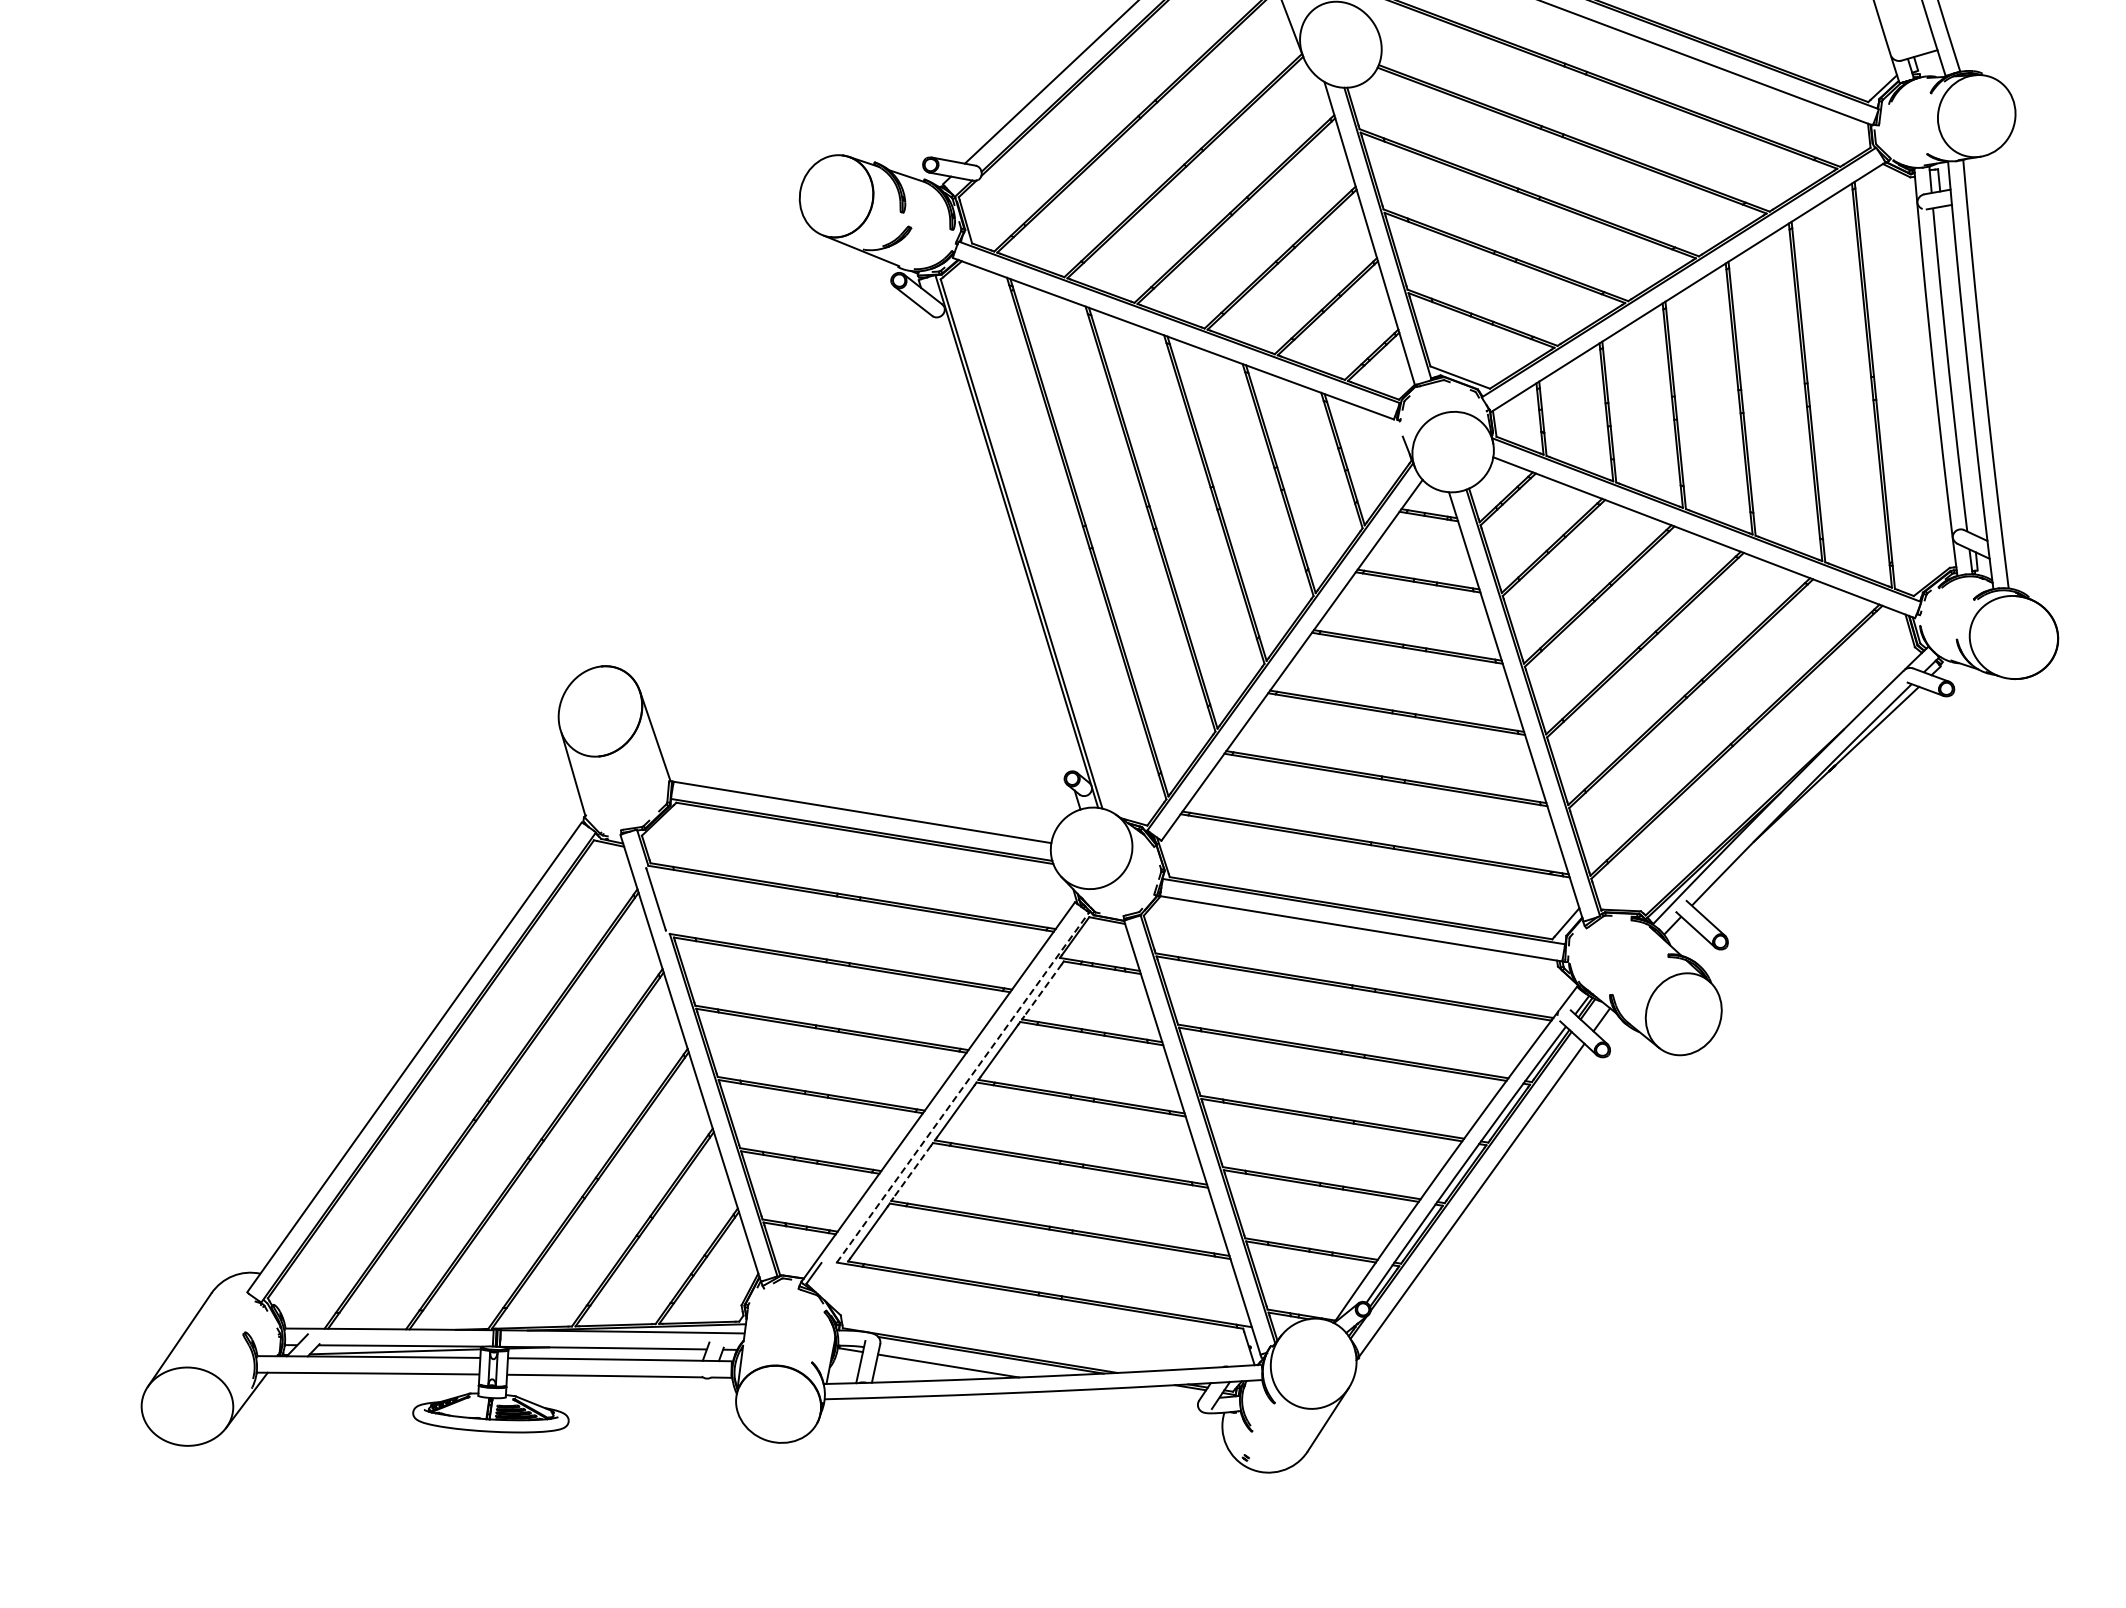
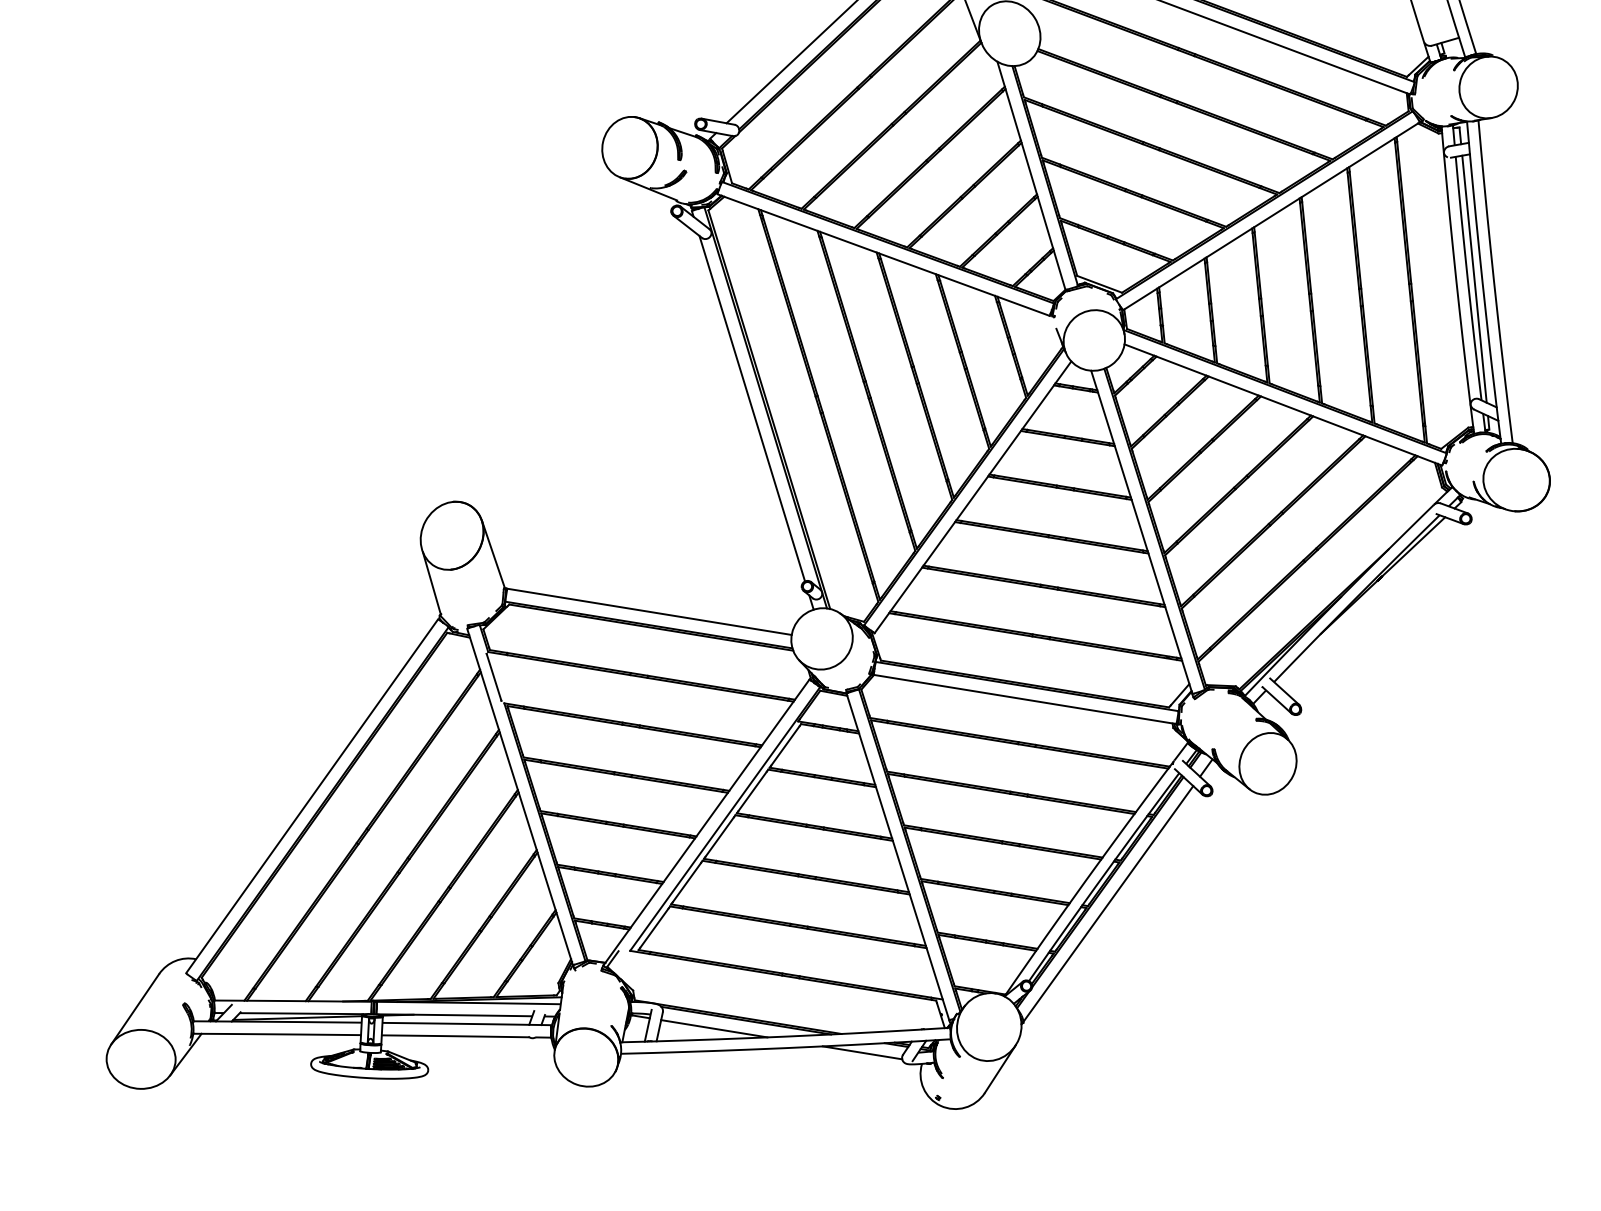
line: (1957, 370) -> (1474, 279), added
line: (998, 542) -> (751, 408), added
line: (1042, 990) -> (785, 745), dashed -> solid
line: (963, 1087) -> (725, 819), dashed -> solid
line: (911, 1172) -> (686, 883), dashed -> solid
line: (1145, 1397) -> (862, 1052), added

